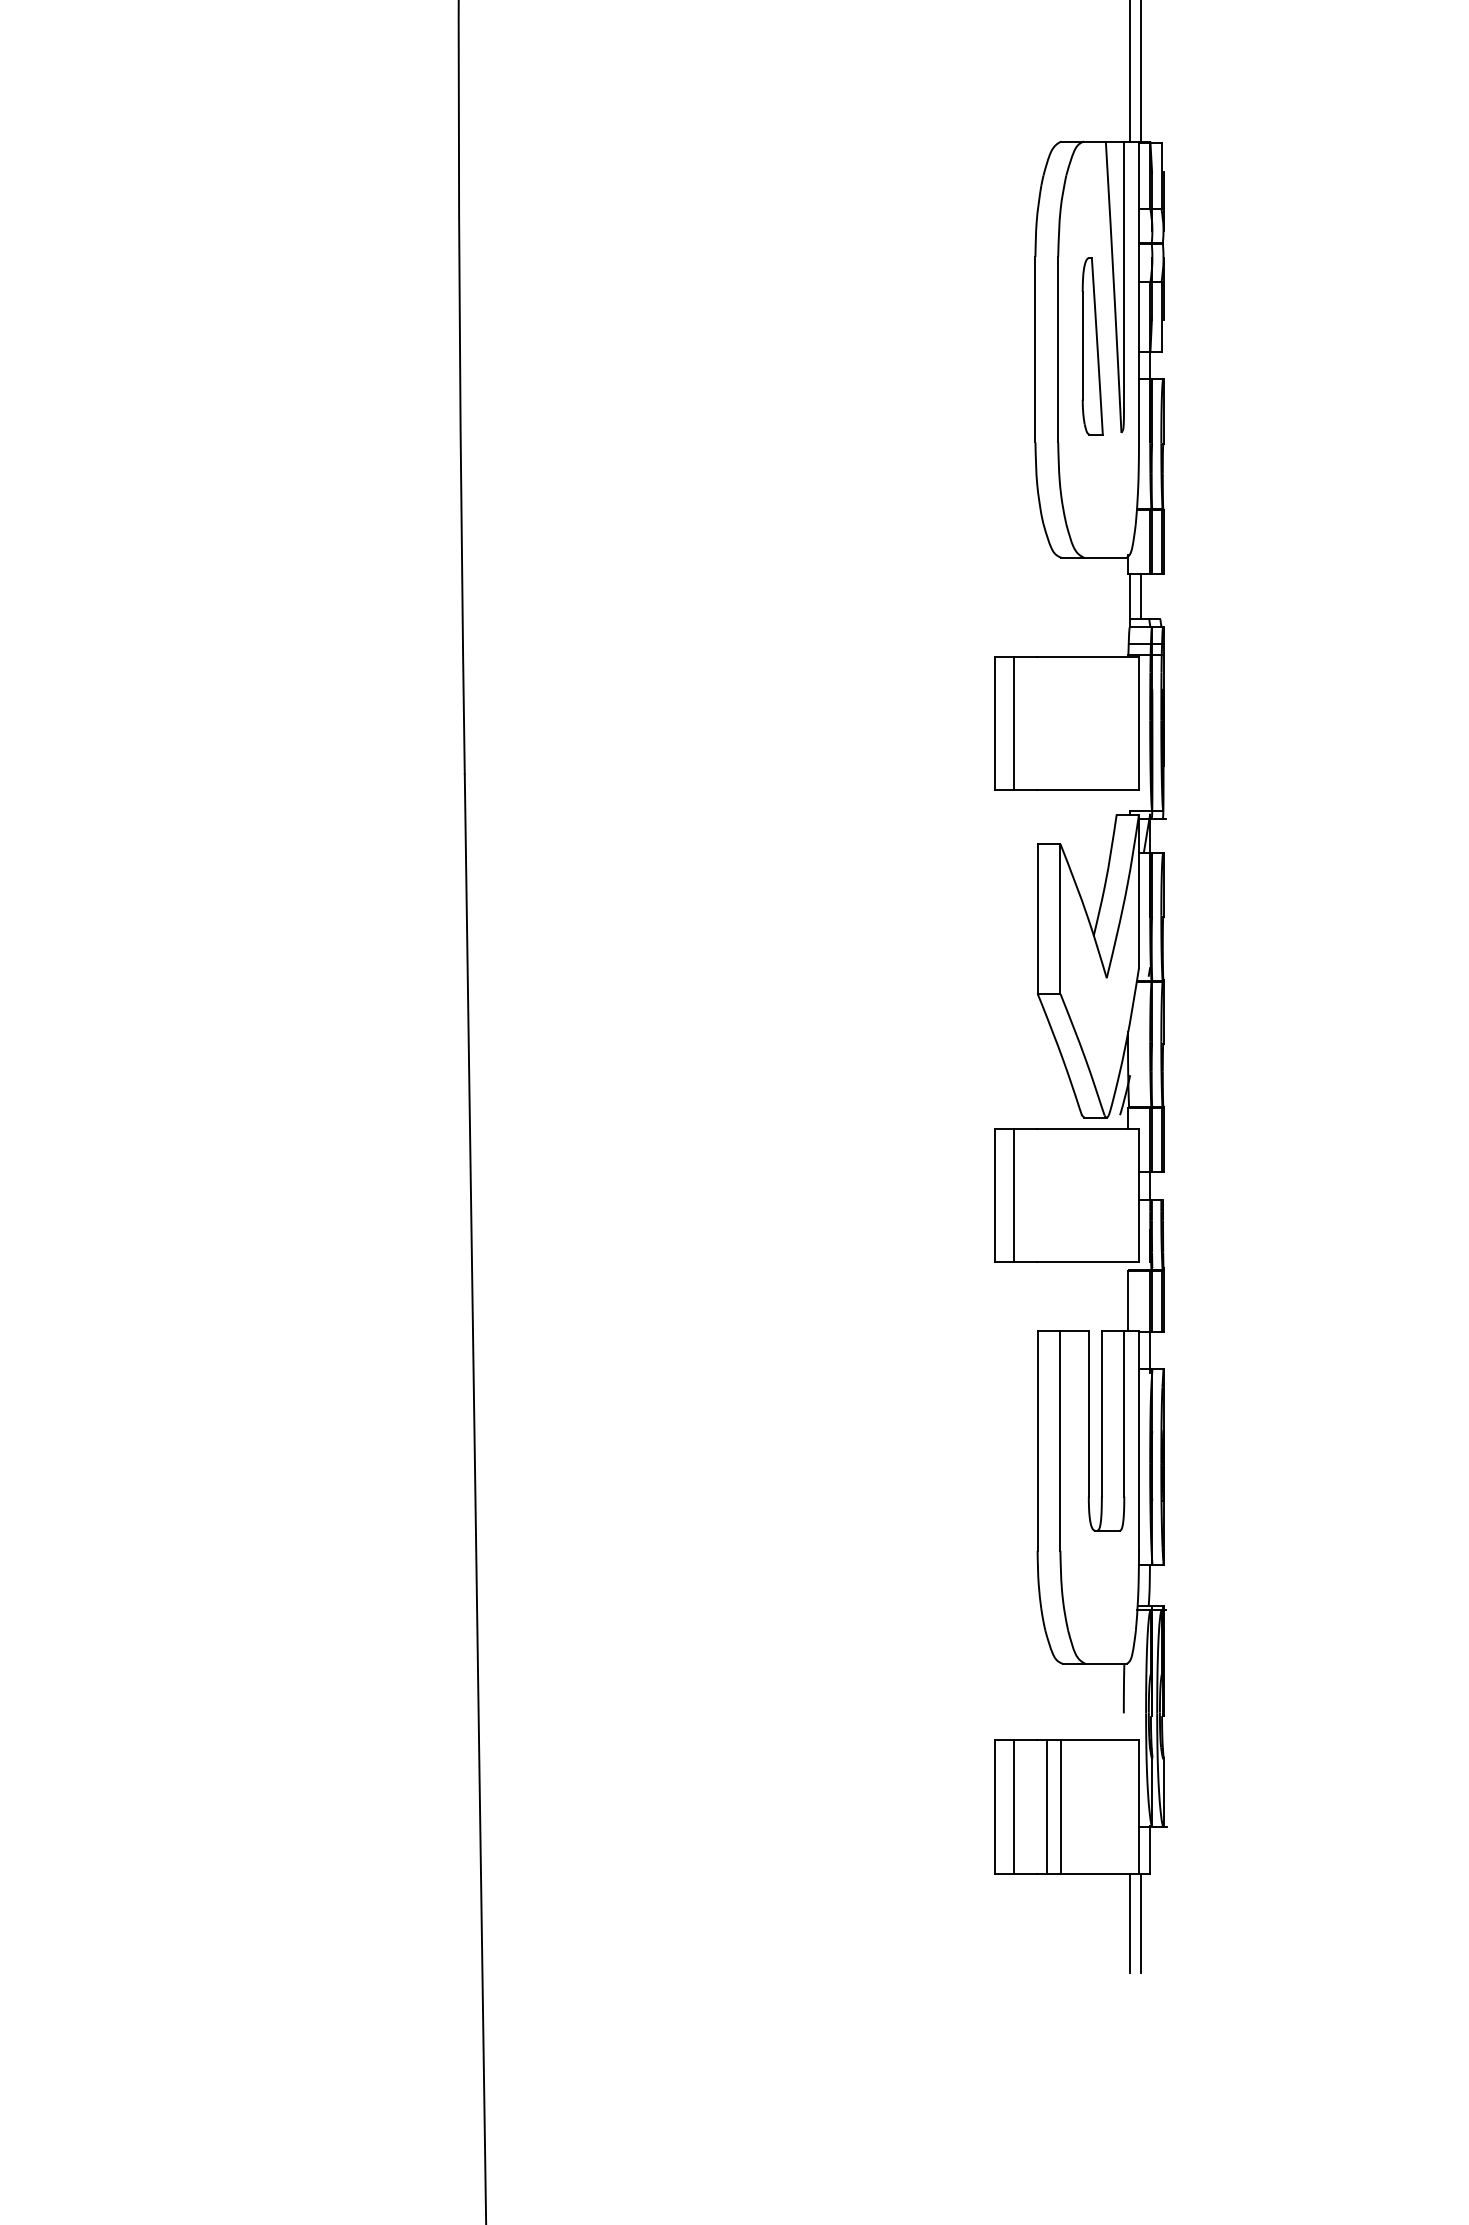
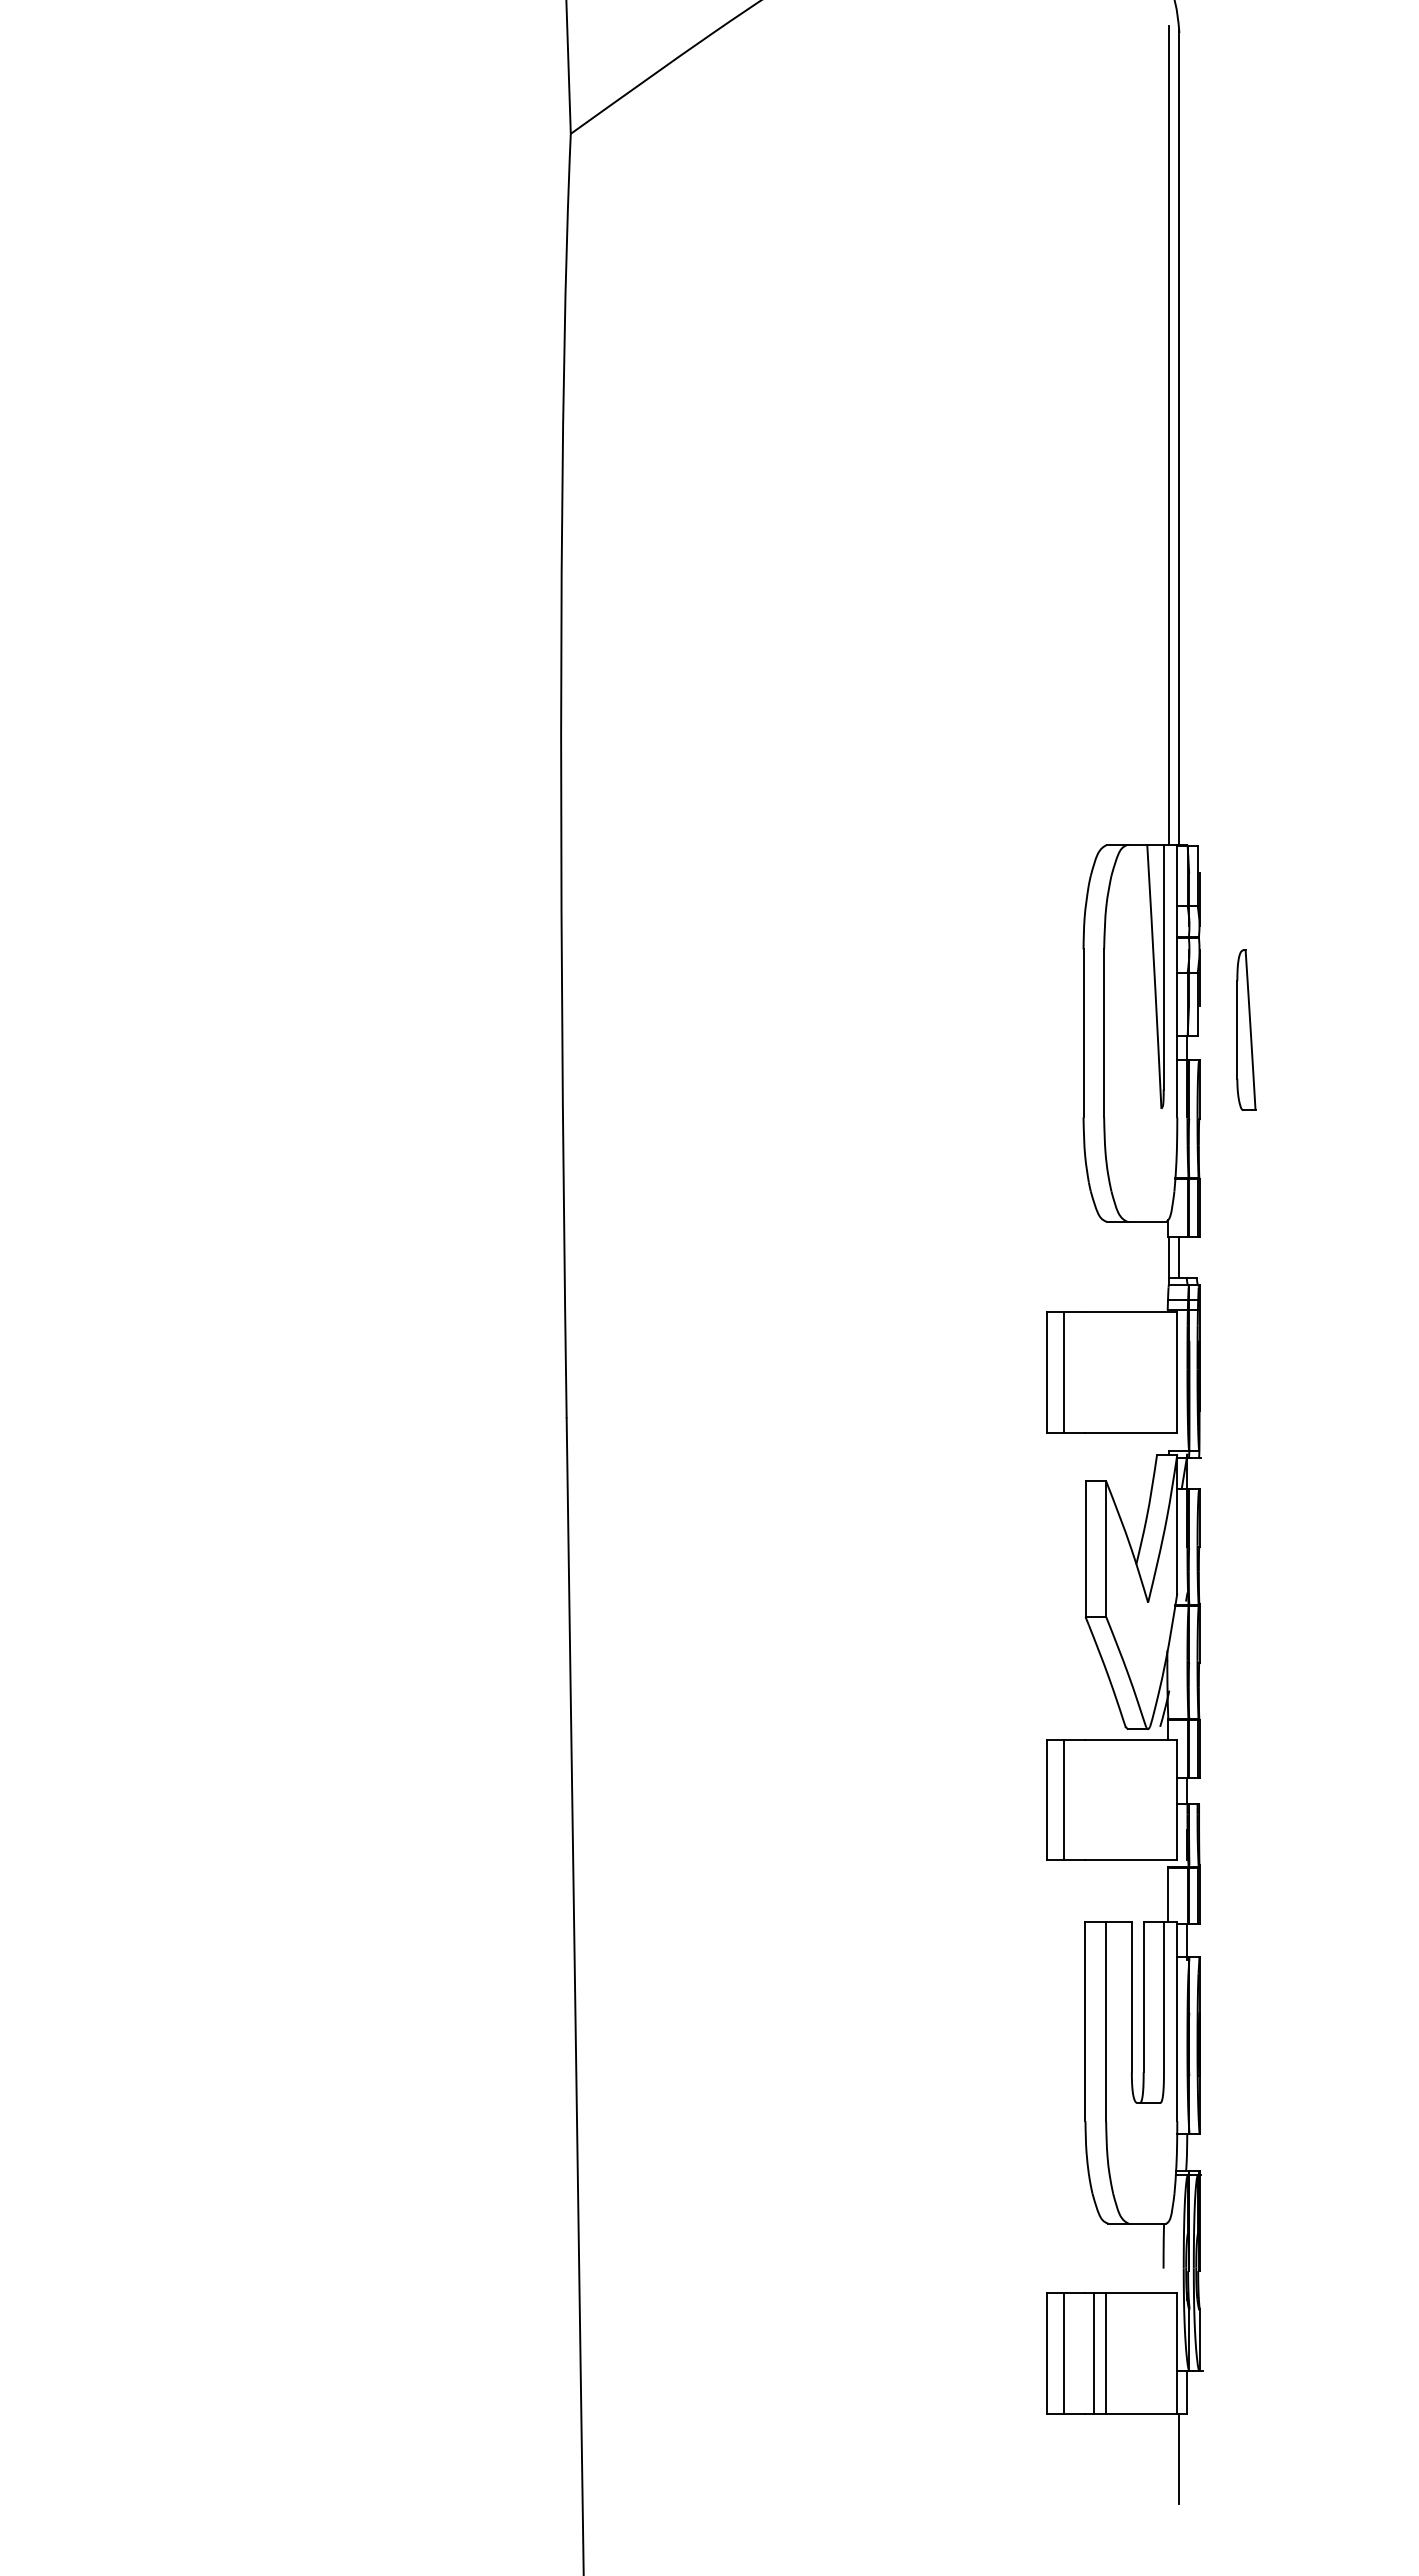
part: (1092, 345) -> (1246, 1029), moved
line: (1130, 1923) -> (1169, 2458), removed

